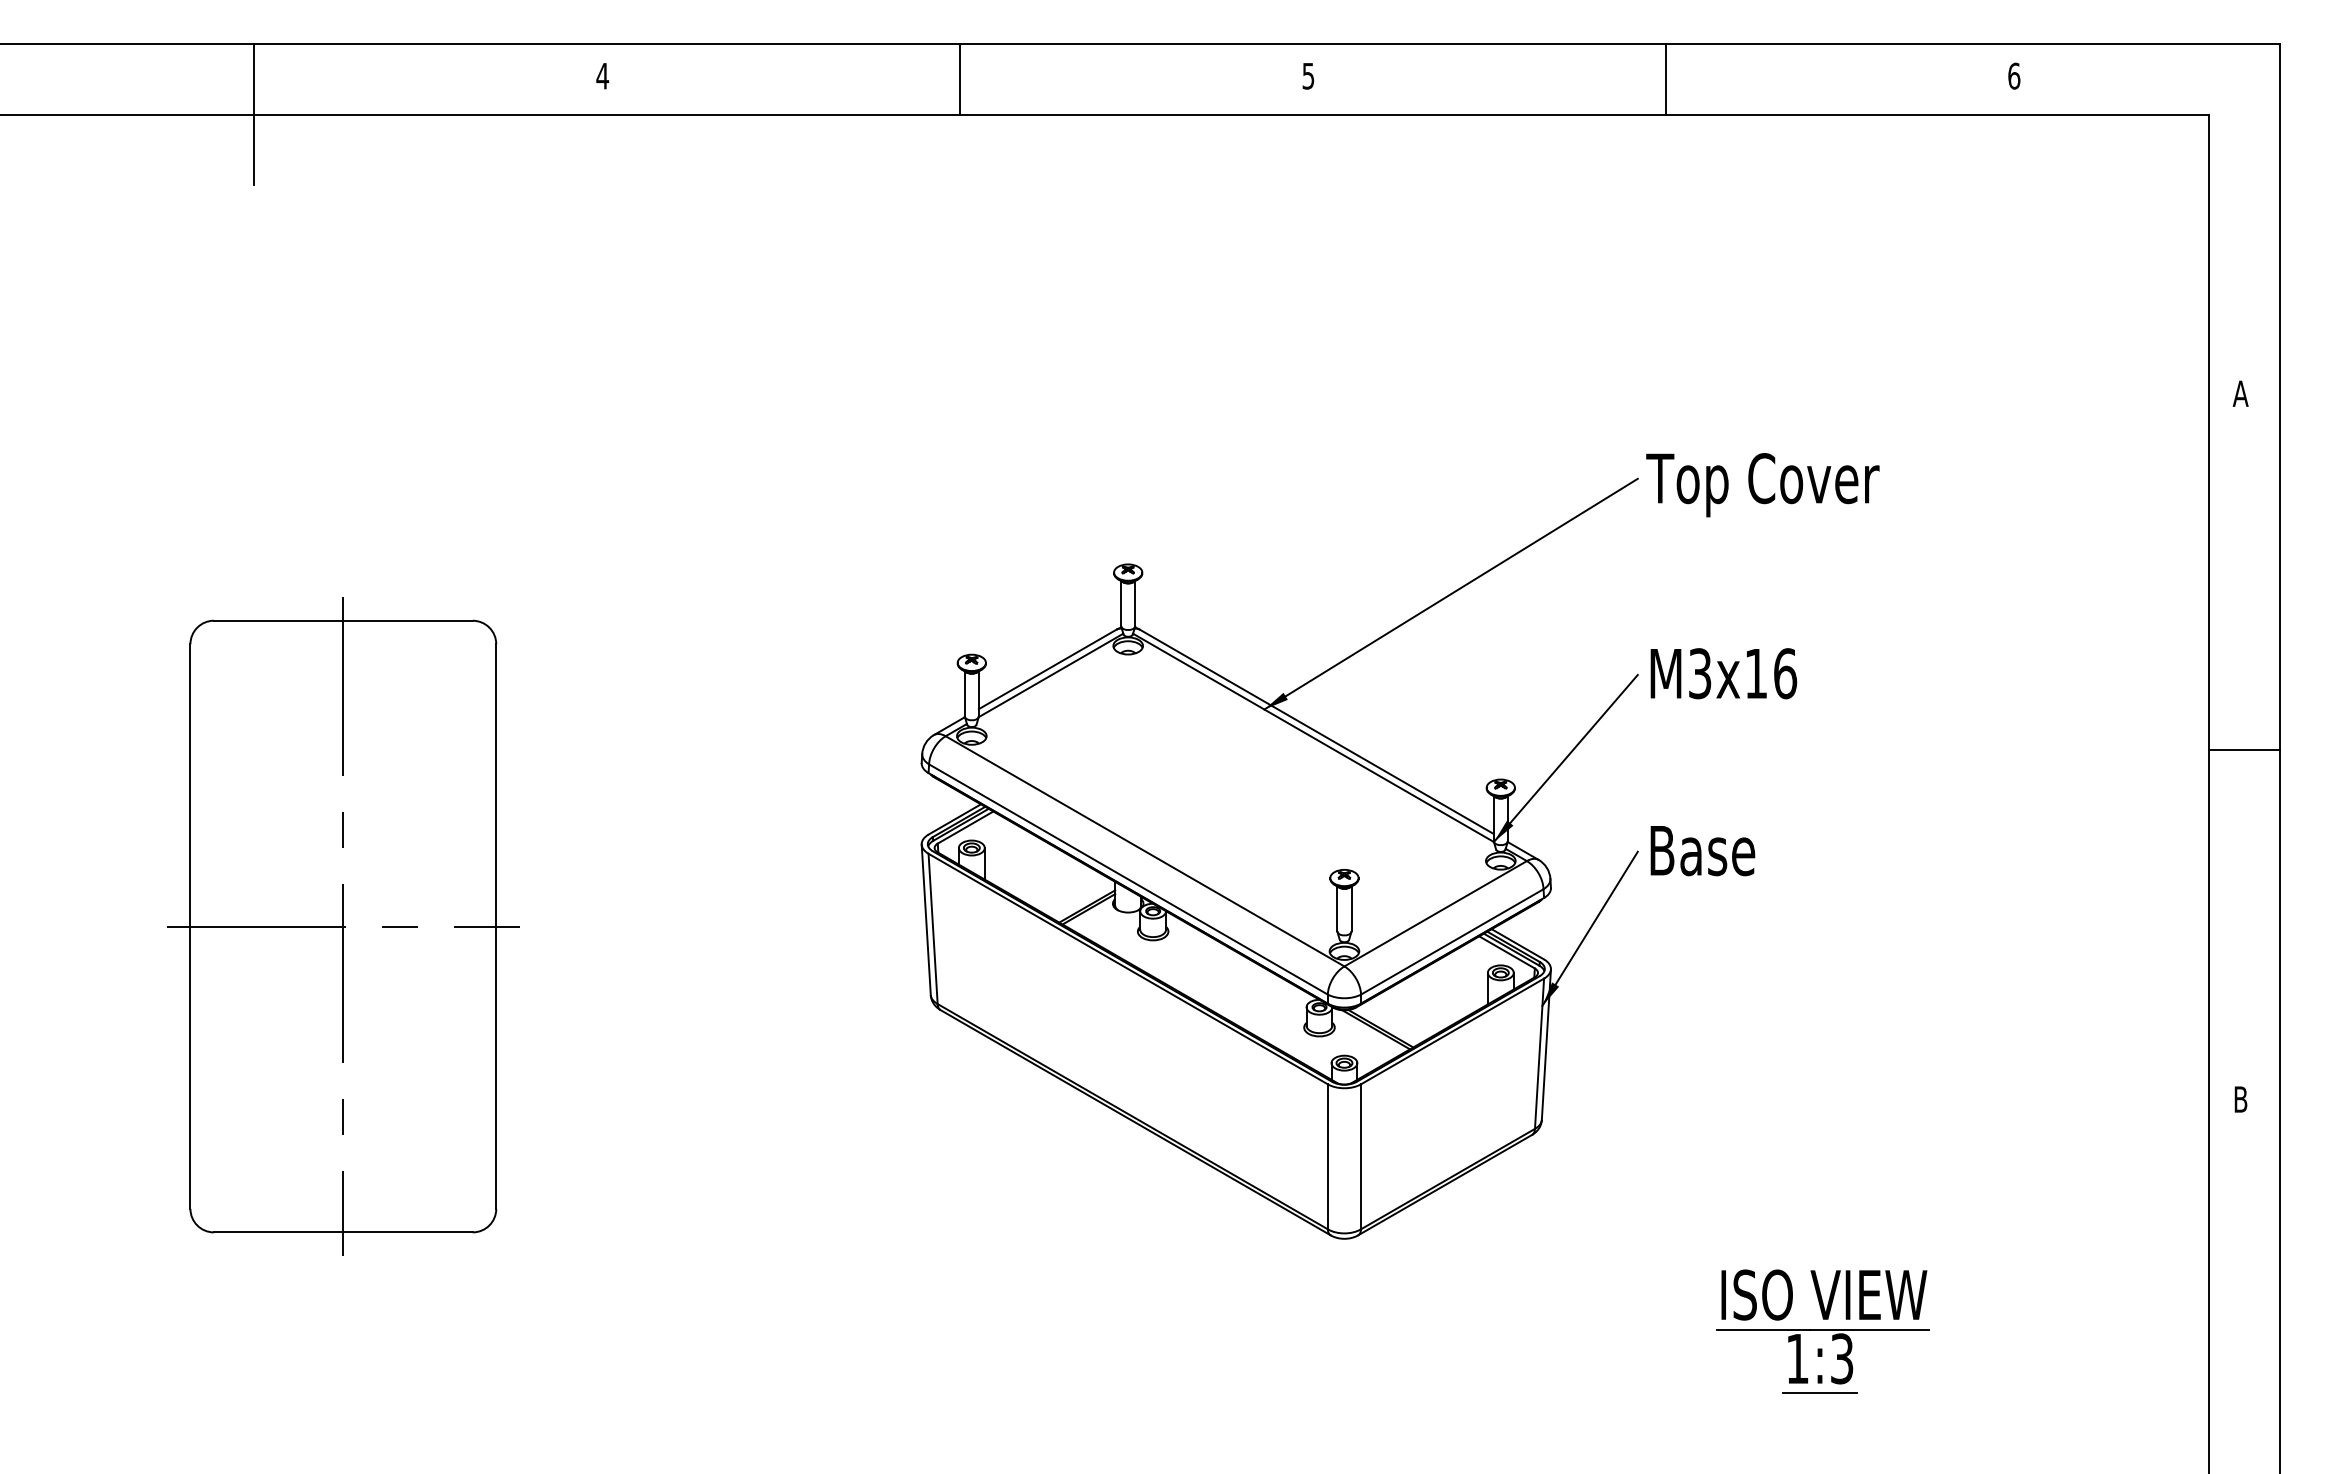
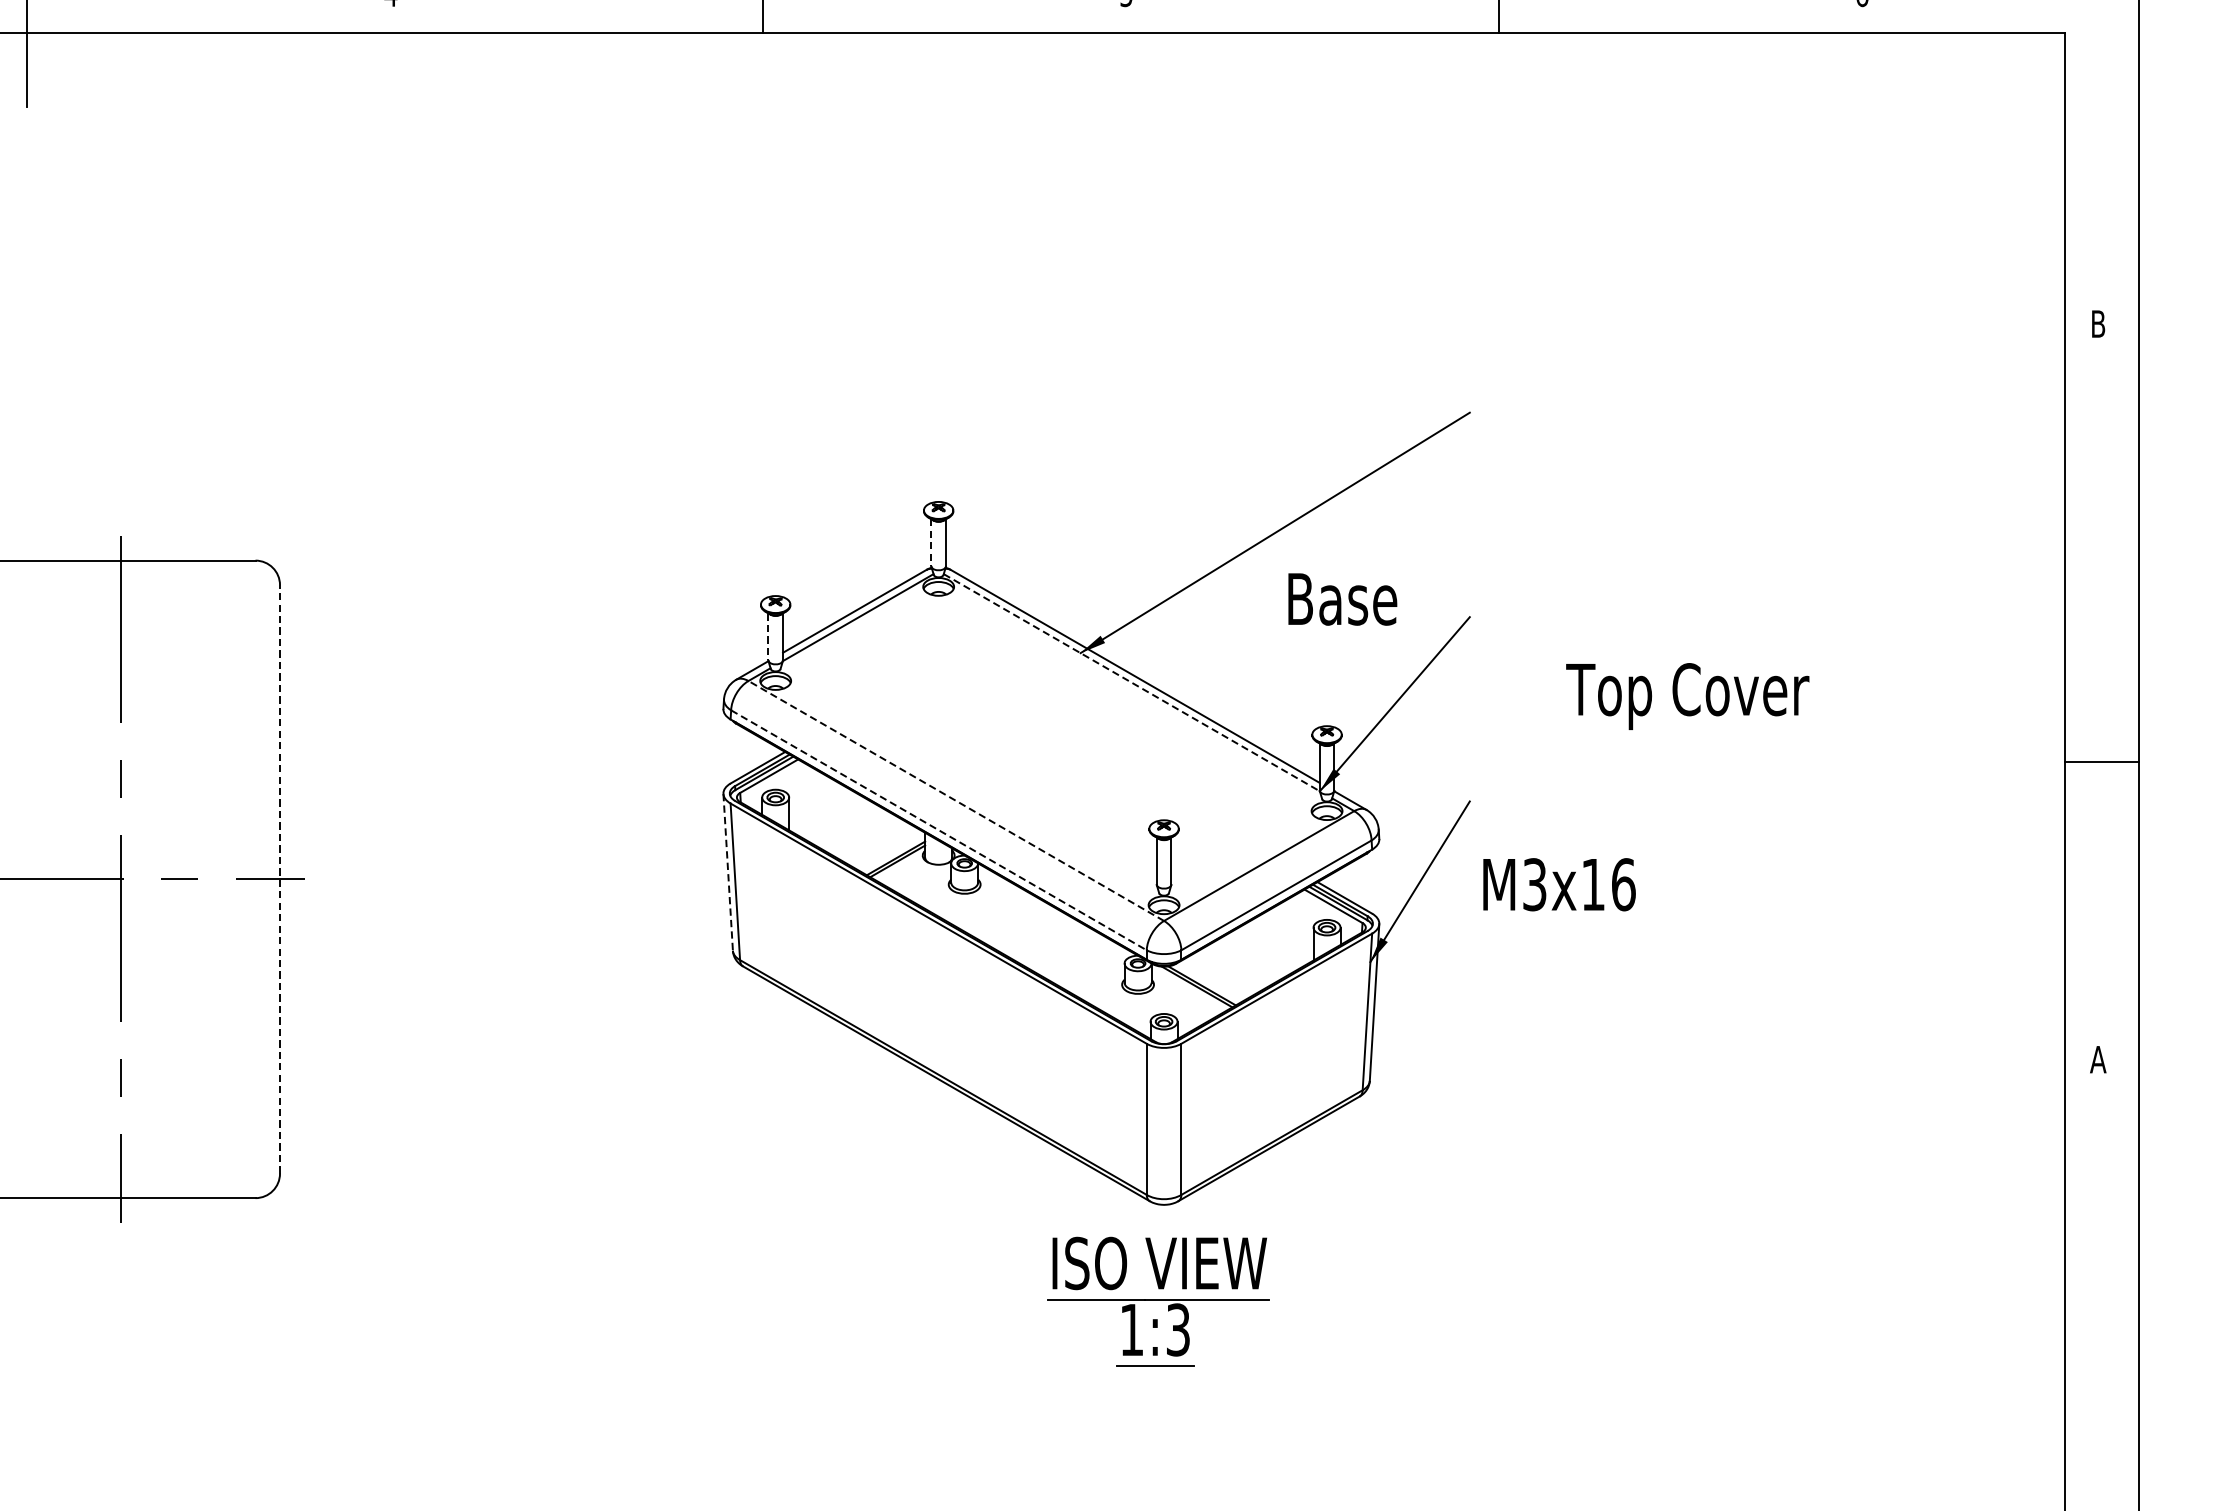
text: (2240, 393) -> (2098, 323), A -> B
text: (1762, 485) -> (1687, 696), moved
line: (1121, 603) -> (931, 542), solid -> dashed
text: (1723, 673) -> (1559, 884), moved
line: (964, 694) -> (768, 637), solid -> dashed
line: (1313, 738) -> (1131, 683), solid -> dashed
line: (2243, 750) -> (2101, 762), moved
line: (1144, 851) -> (955, 801), solid -> dashed
text: (1702, 851) -> (1342, 599), moved
line: (1128, 879) -> (938, 830), solid -> dashed
line: (926, 920) -> (728, 873), solid -> dashed
line: (496, 926) -> (280, 879), solid -> dashed
text: (2240, 1099) -> (2098, 1059), B -> A
part: (1822, 1331) -> (1157, 1301), moved

